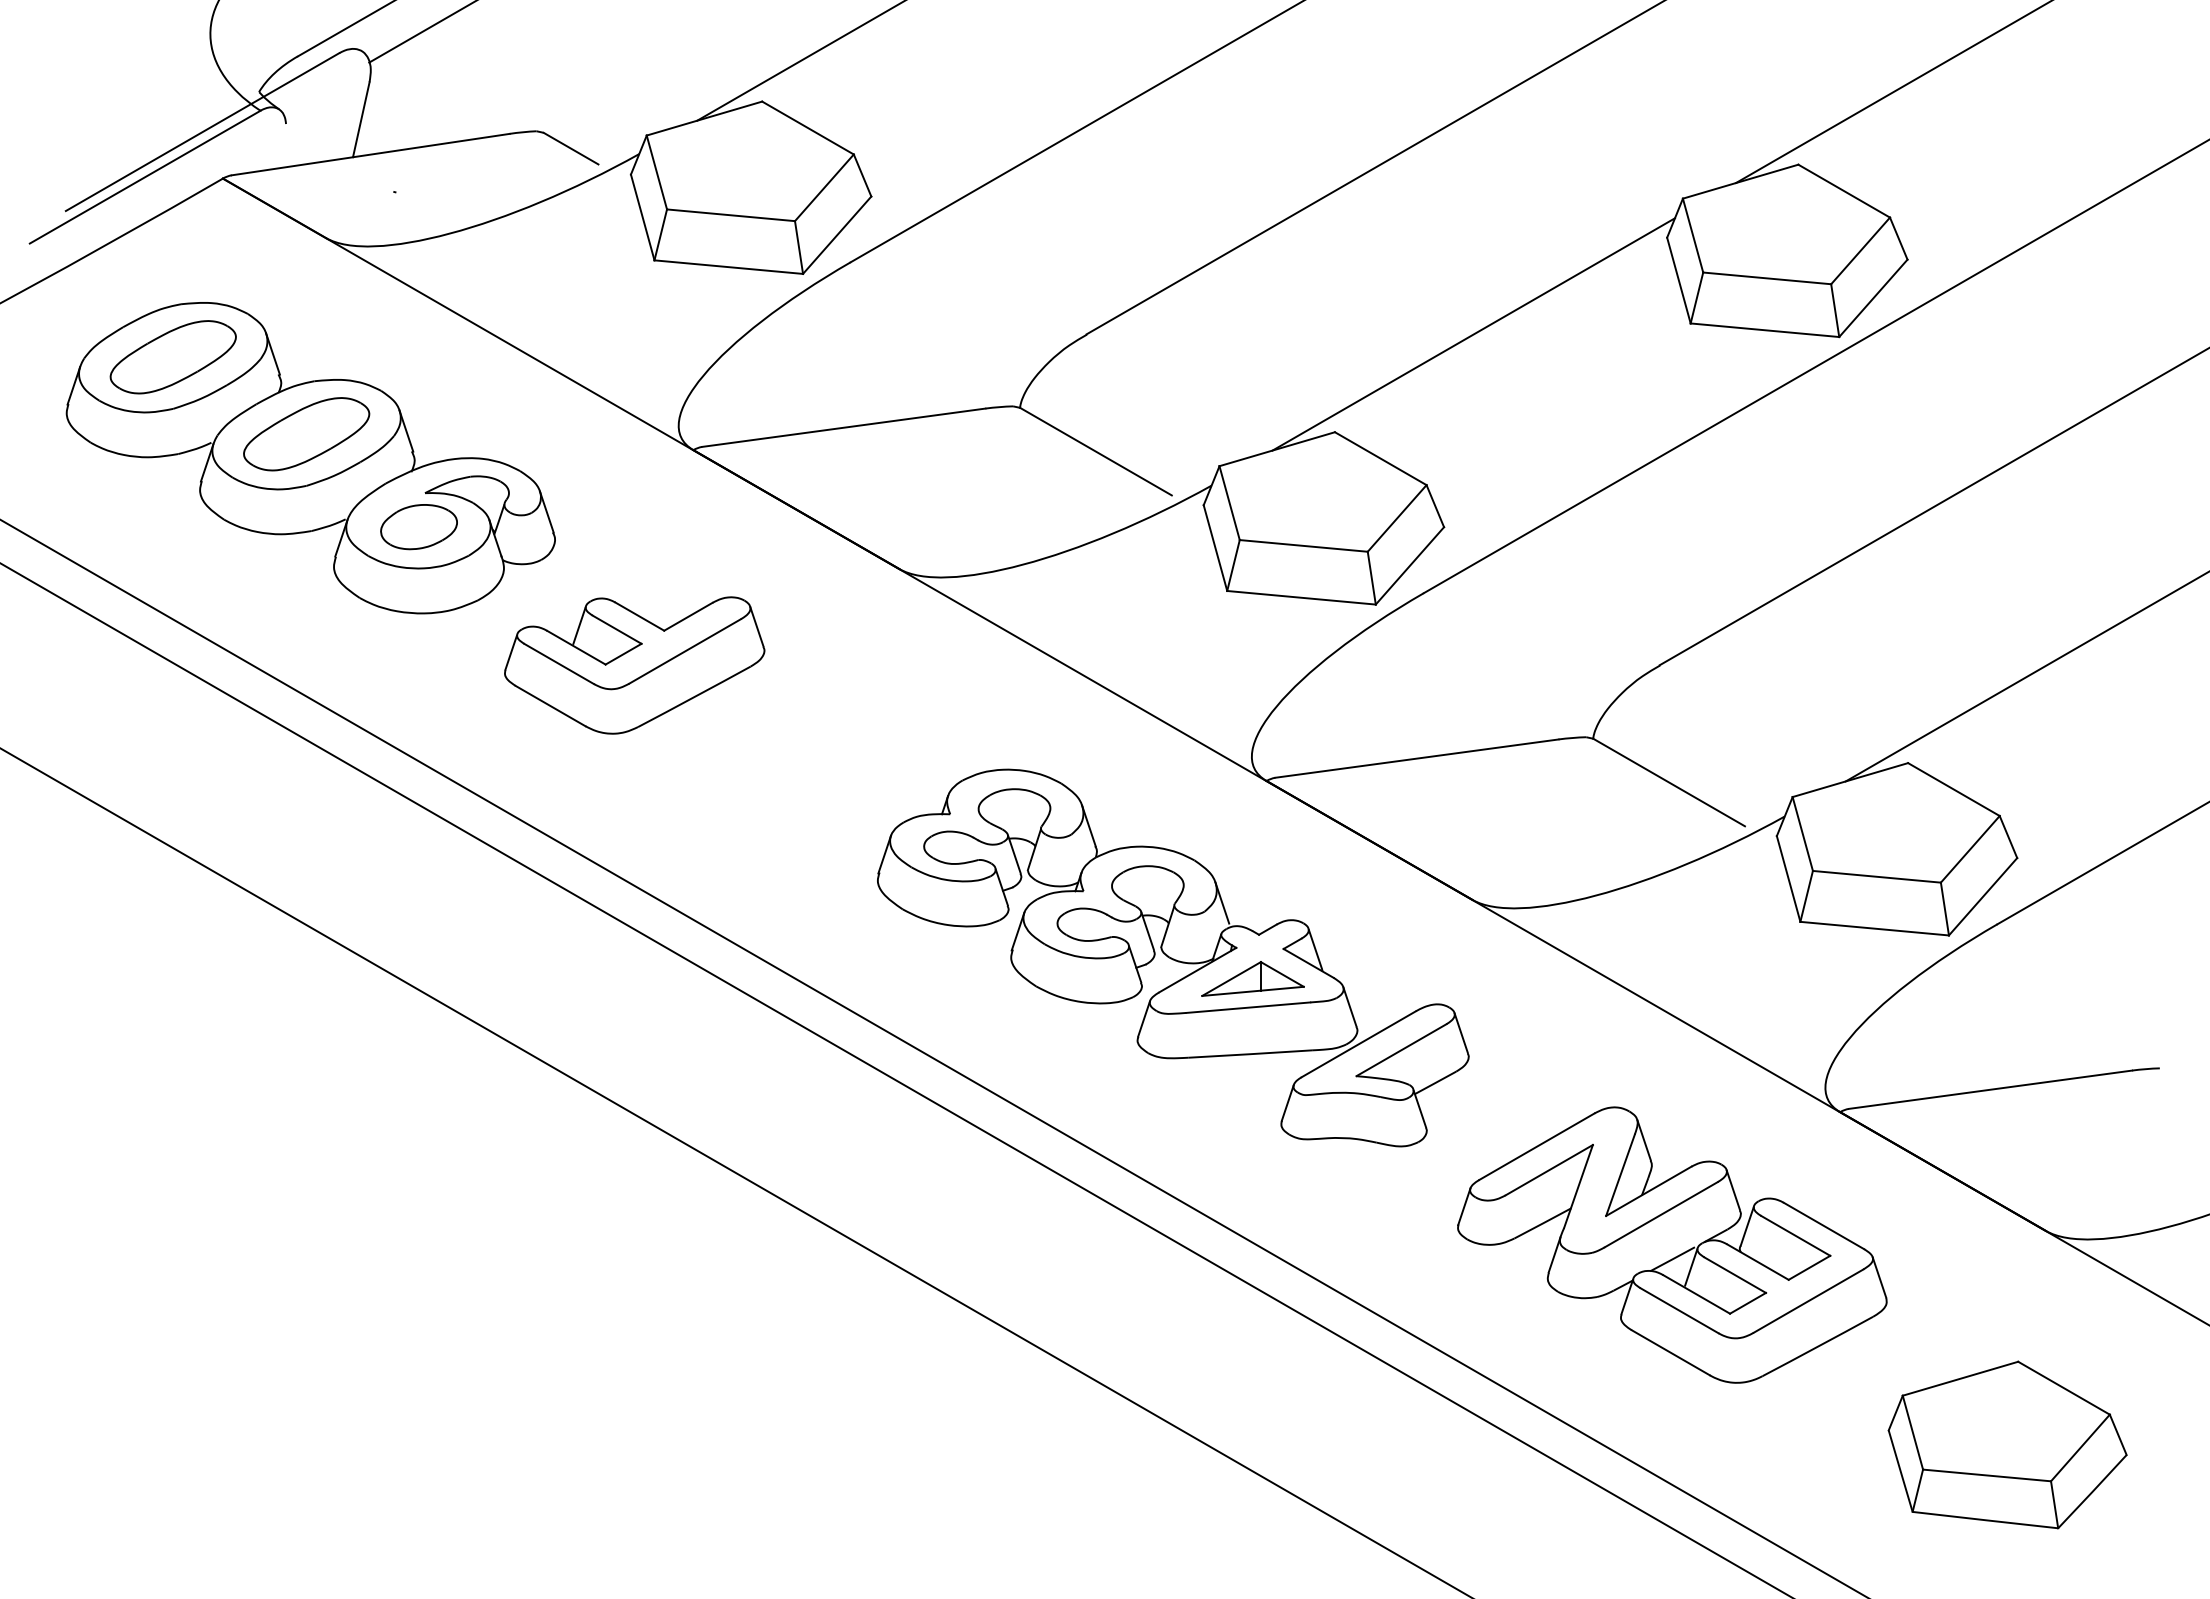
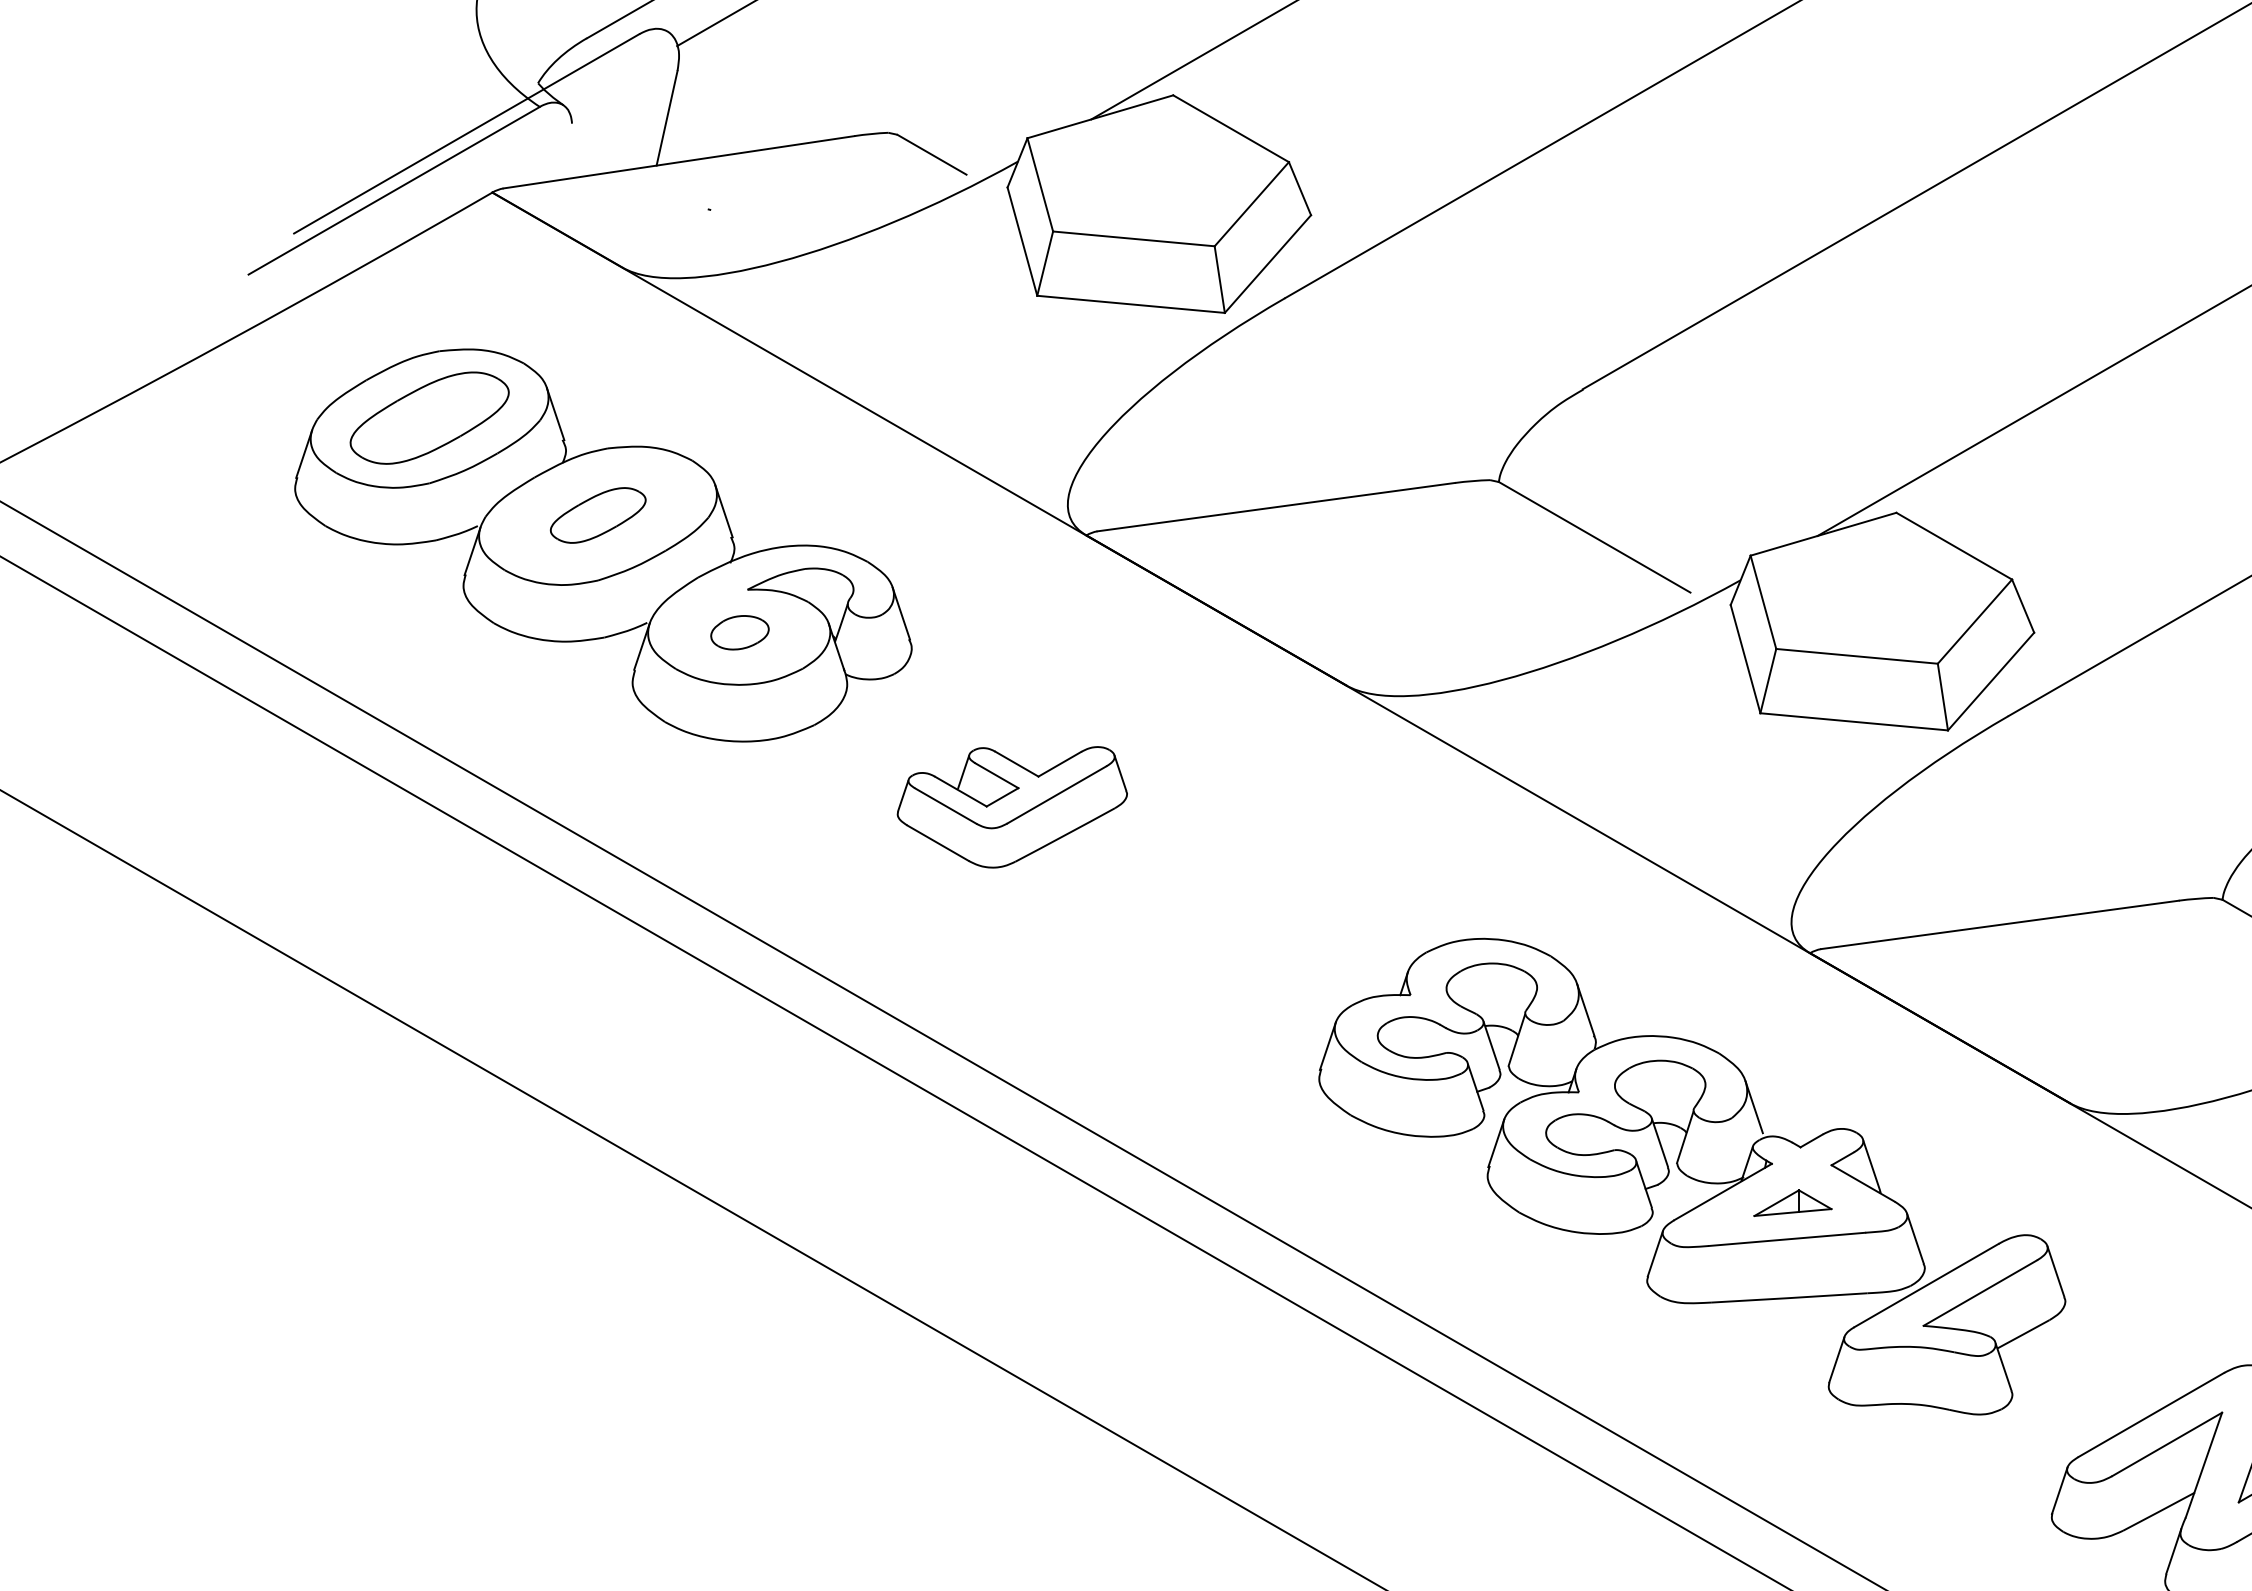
part: (306, 434) -> (597, 515), size x0.6
part: (418, 527) -> (739, 633), size x0.6
part: (634, 665) -> (1012, 807), size x0.7
part: (1252, 978) -> (1792, 1202), size x0.6

